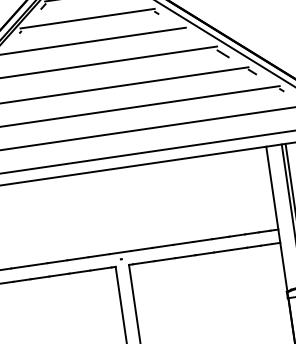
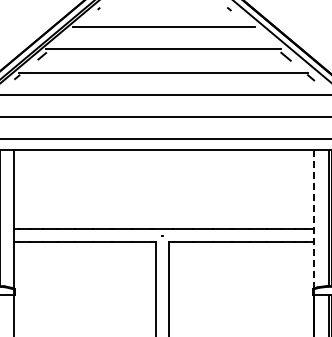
line: (87, 19) -> (163, 5), removed
line: (276, 218) -> (313, 218), solid -> dashed

